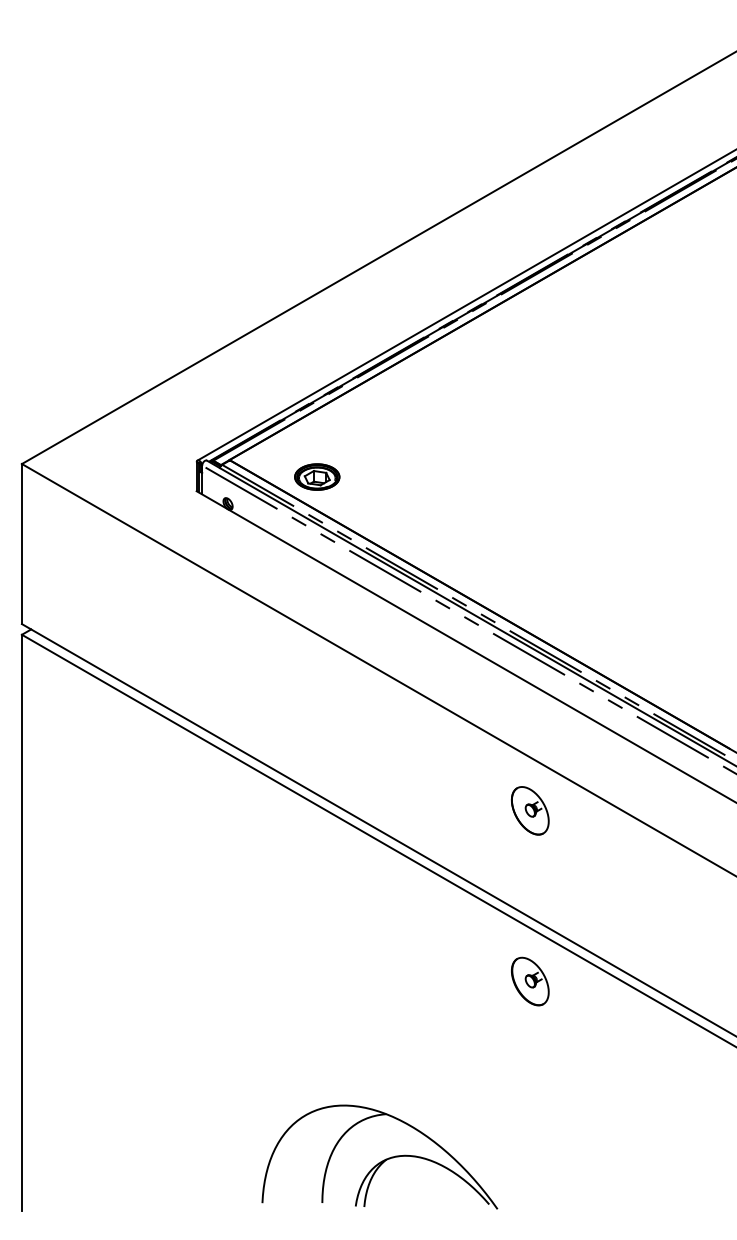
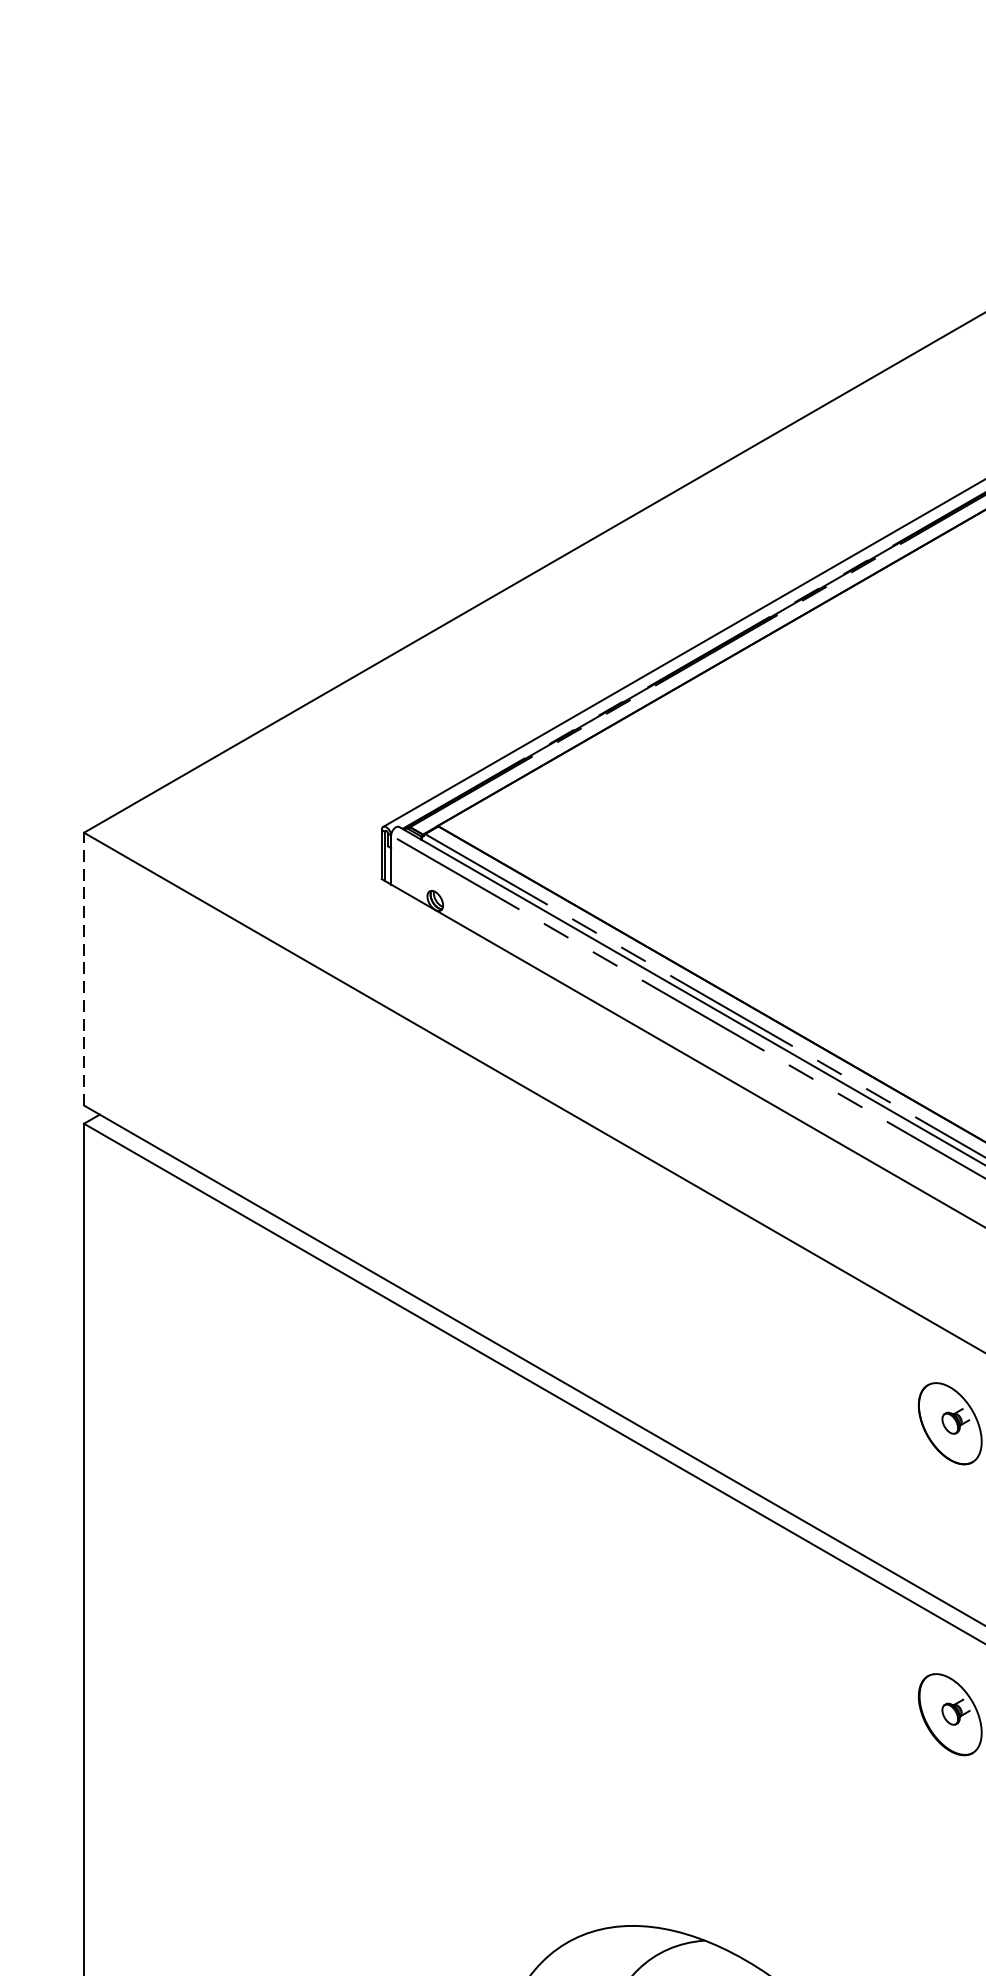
part: (317, 476) -> (587, 854), removed
line: (21, 543) -> (83, 968), solid -> dashed

